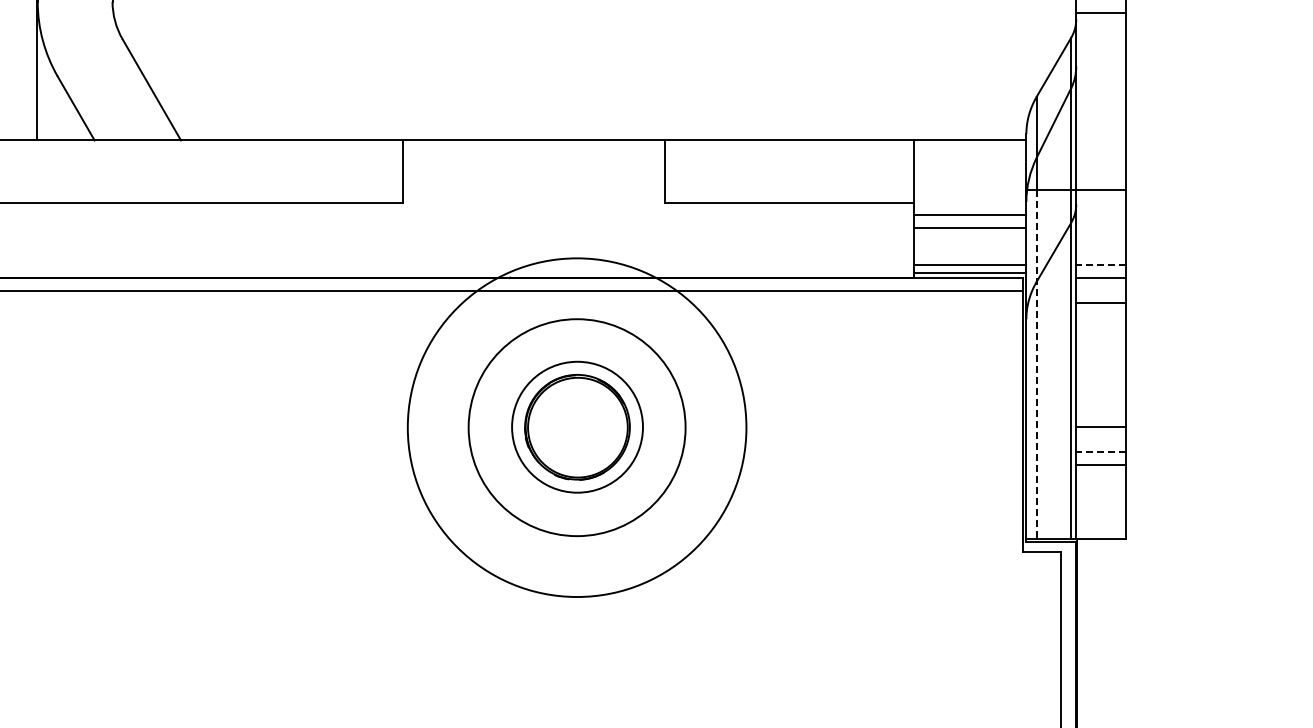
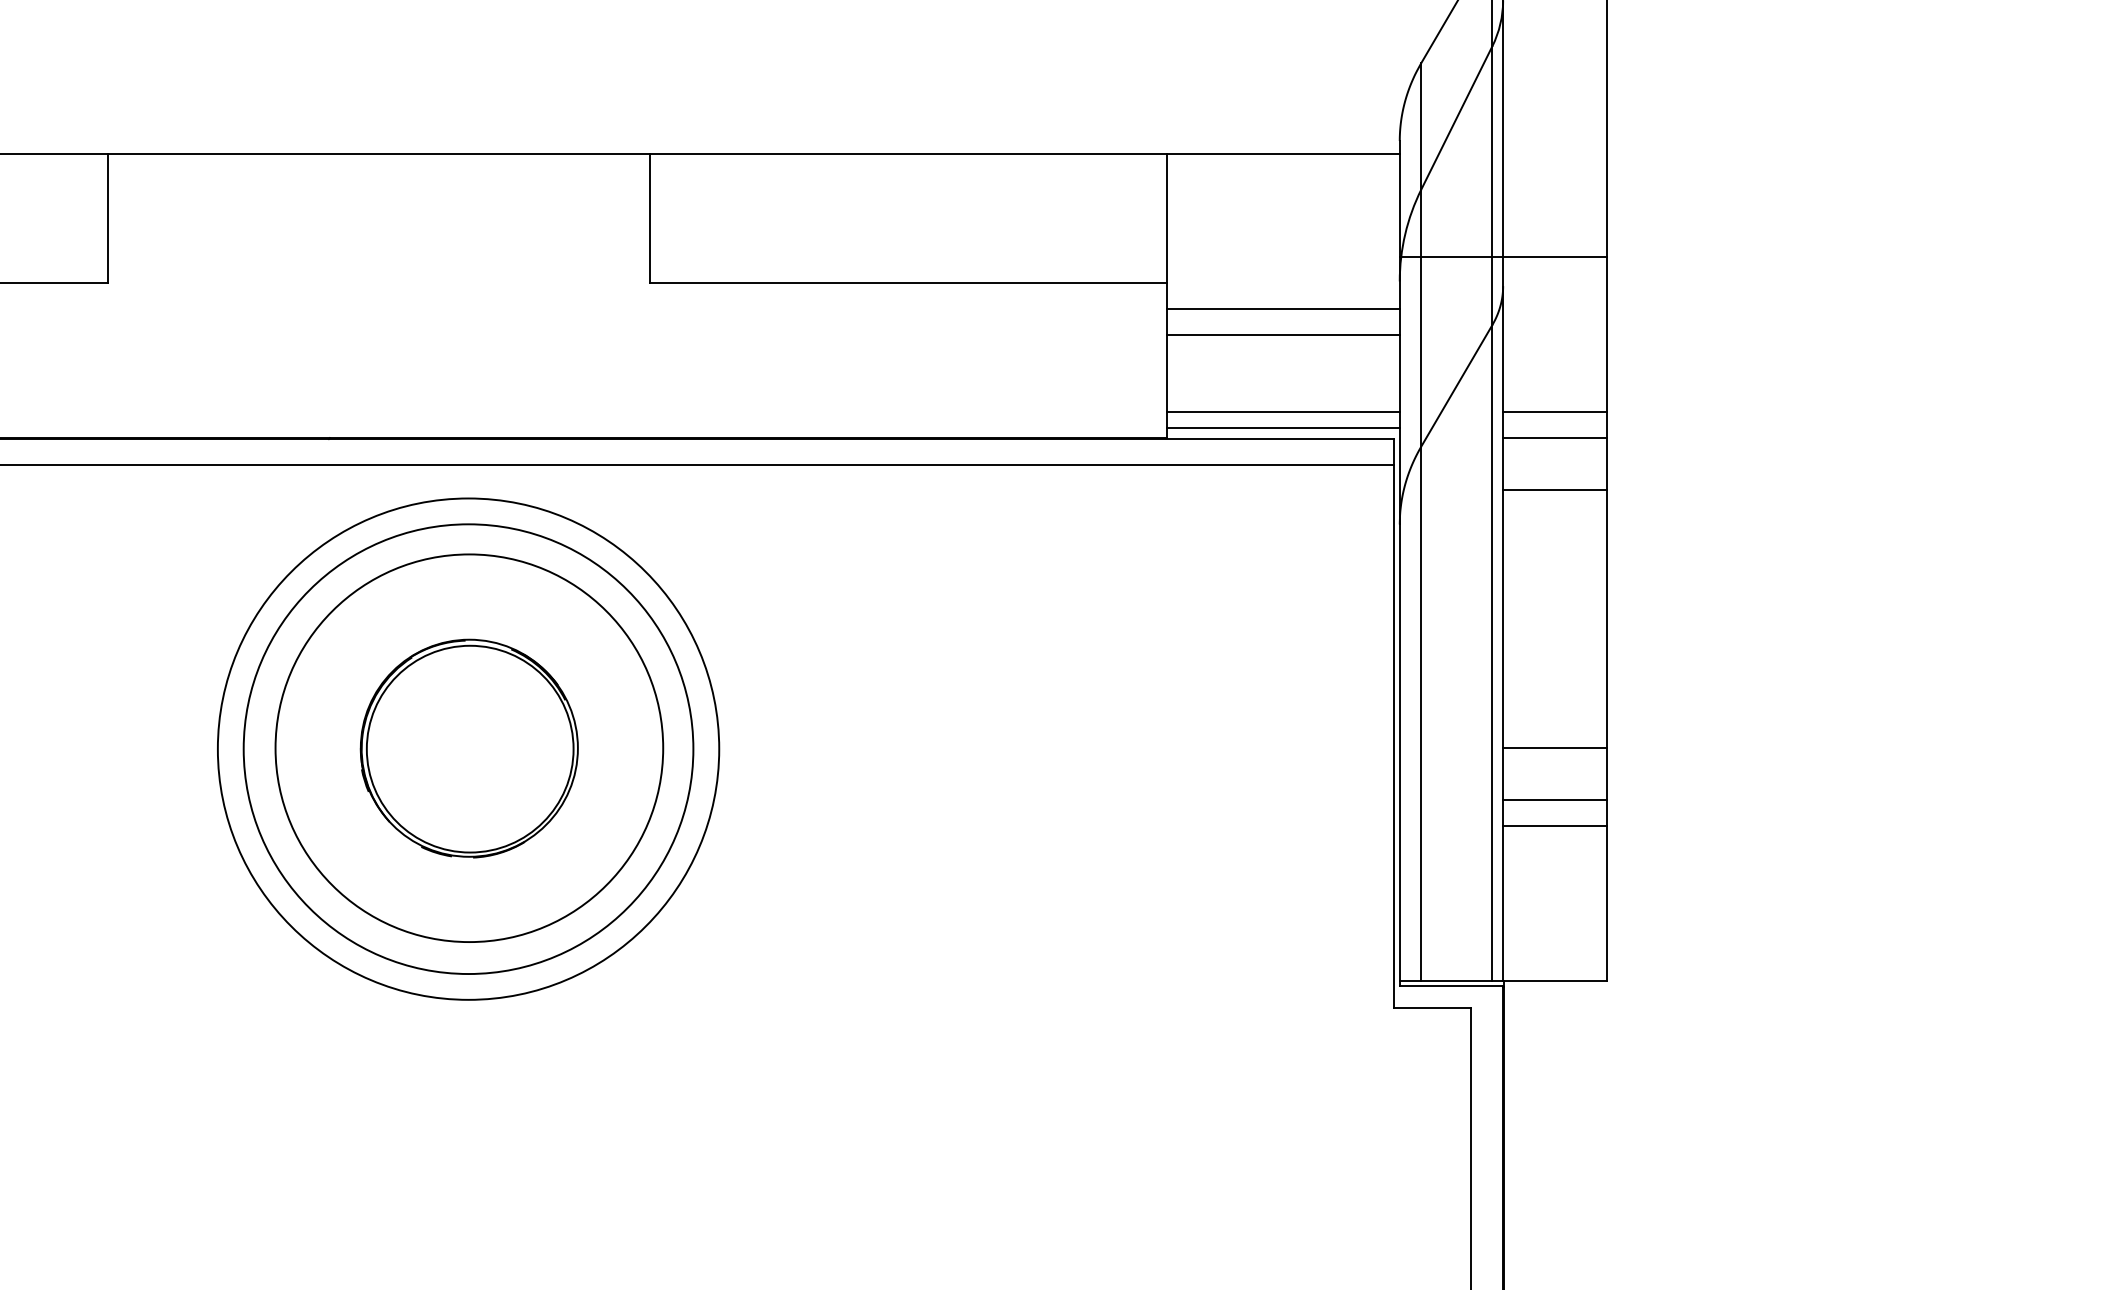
line: (1101, 265) -> (1555, 412), dashed -> solid
line: (1036, 364) -> (1420, 618), dashed -> solid
circle: (577, 426) -> (469, 746), size x1.43
circle: (577, 427) -> (469, 748), size x0.71
line: (1101, 452) -> (1555, 800), dashed -> solid

